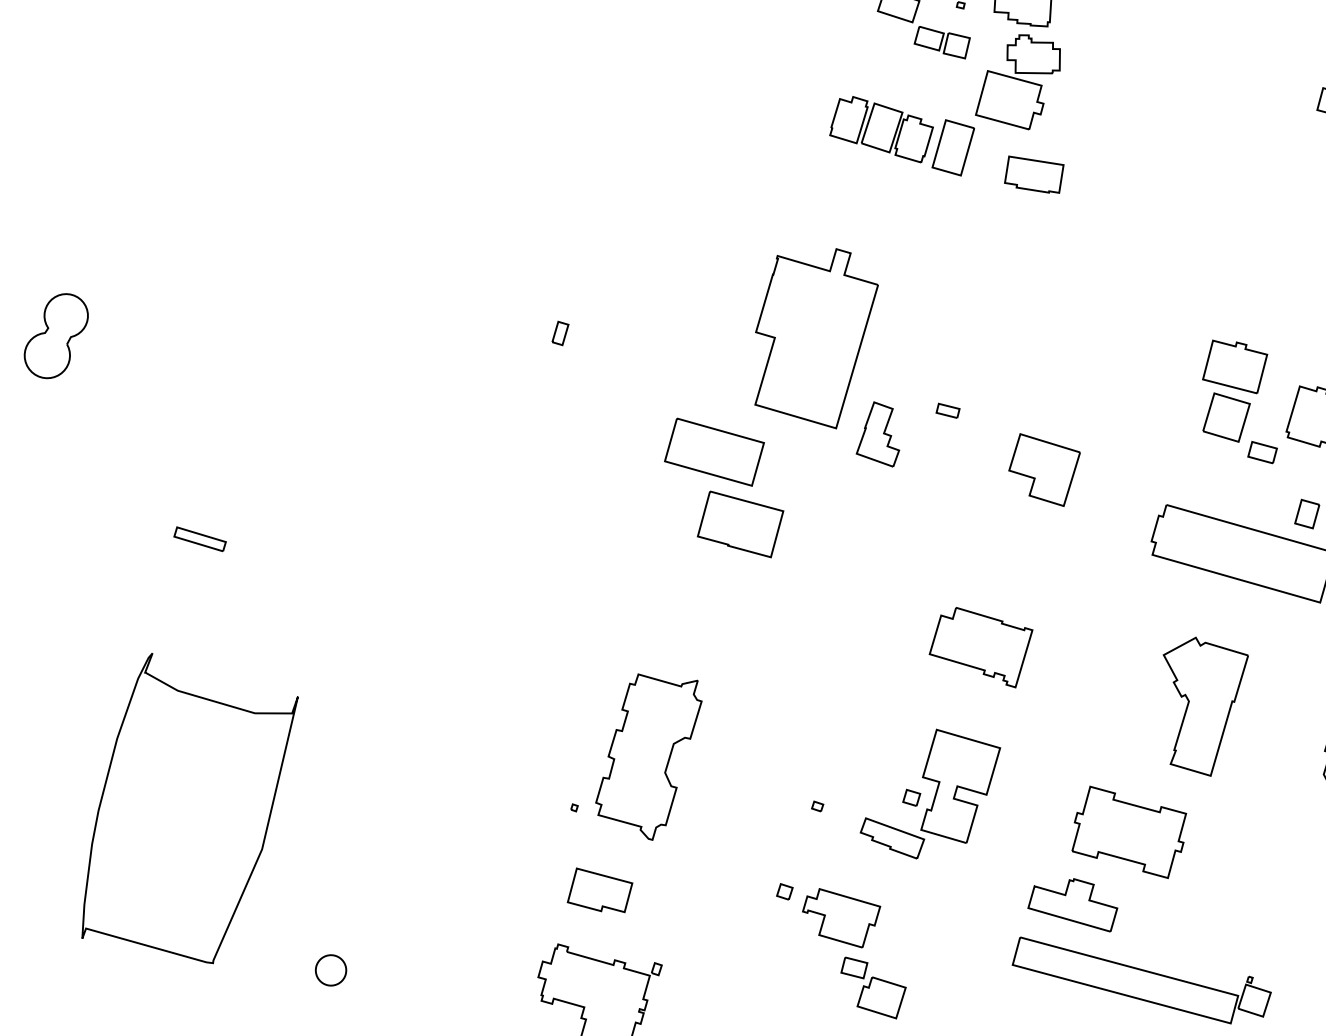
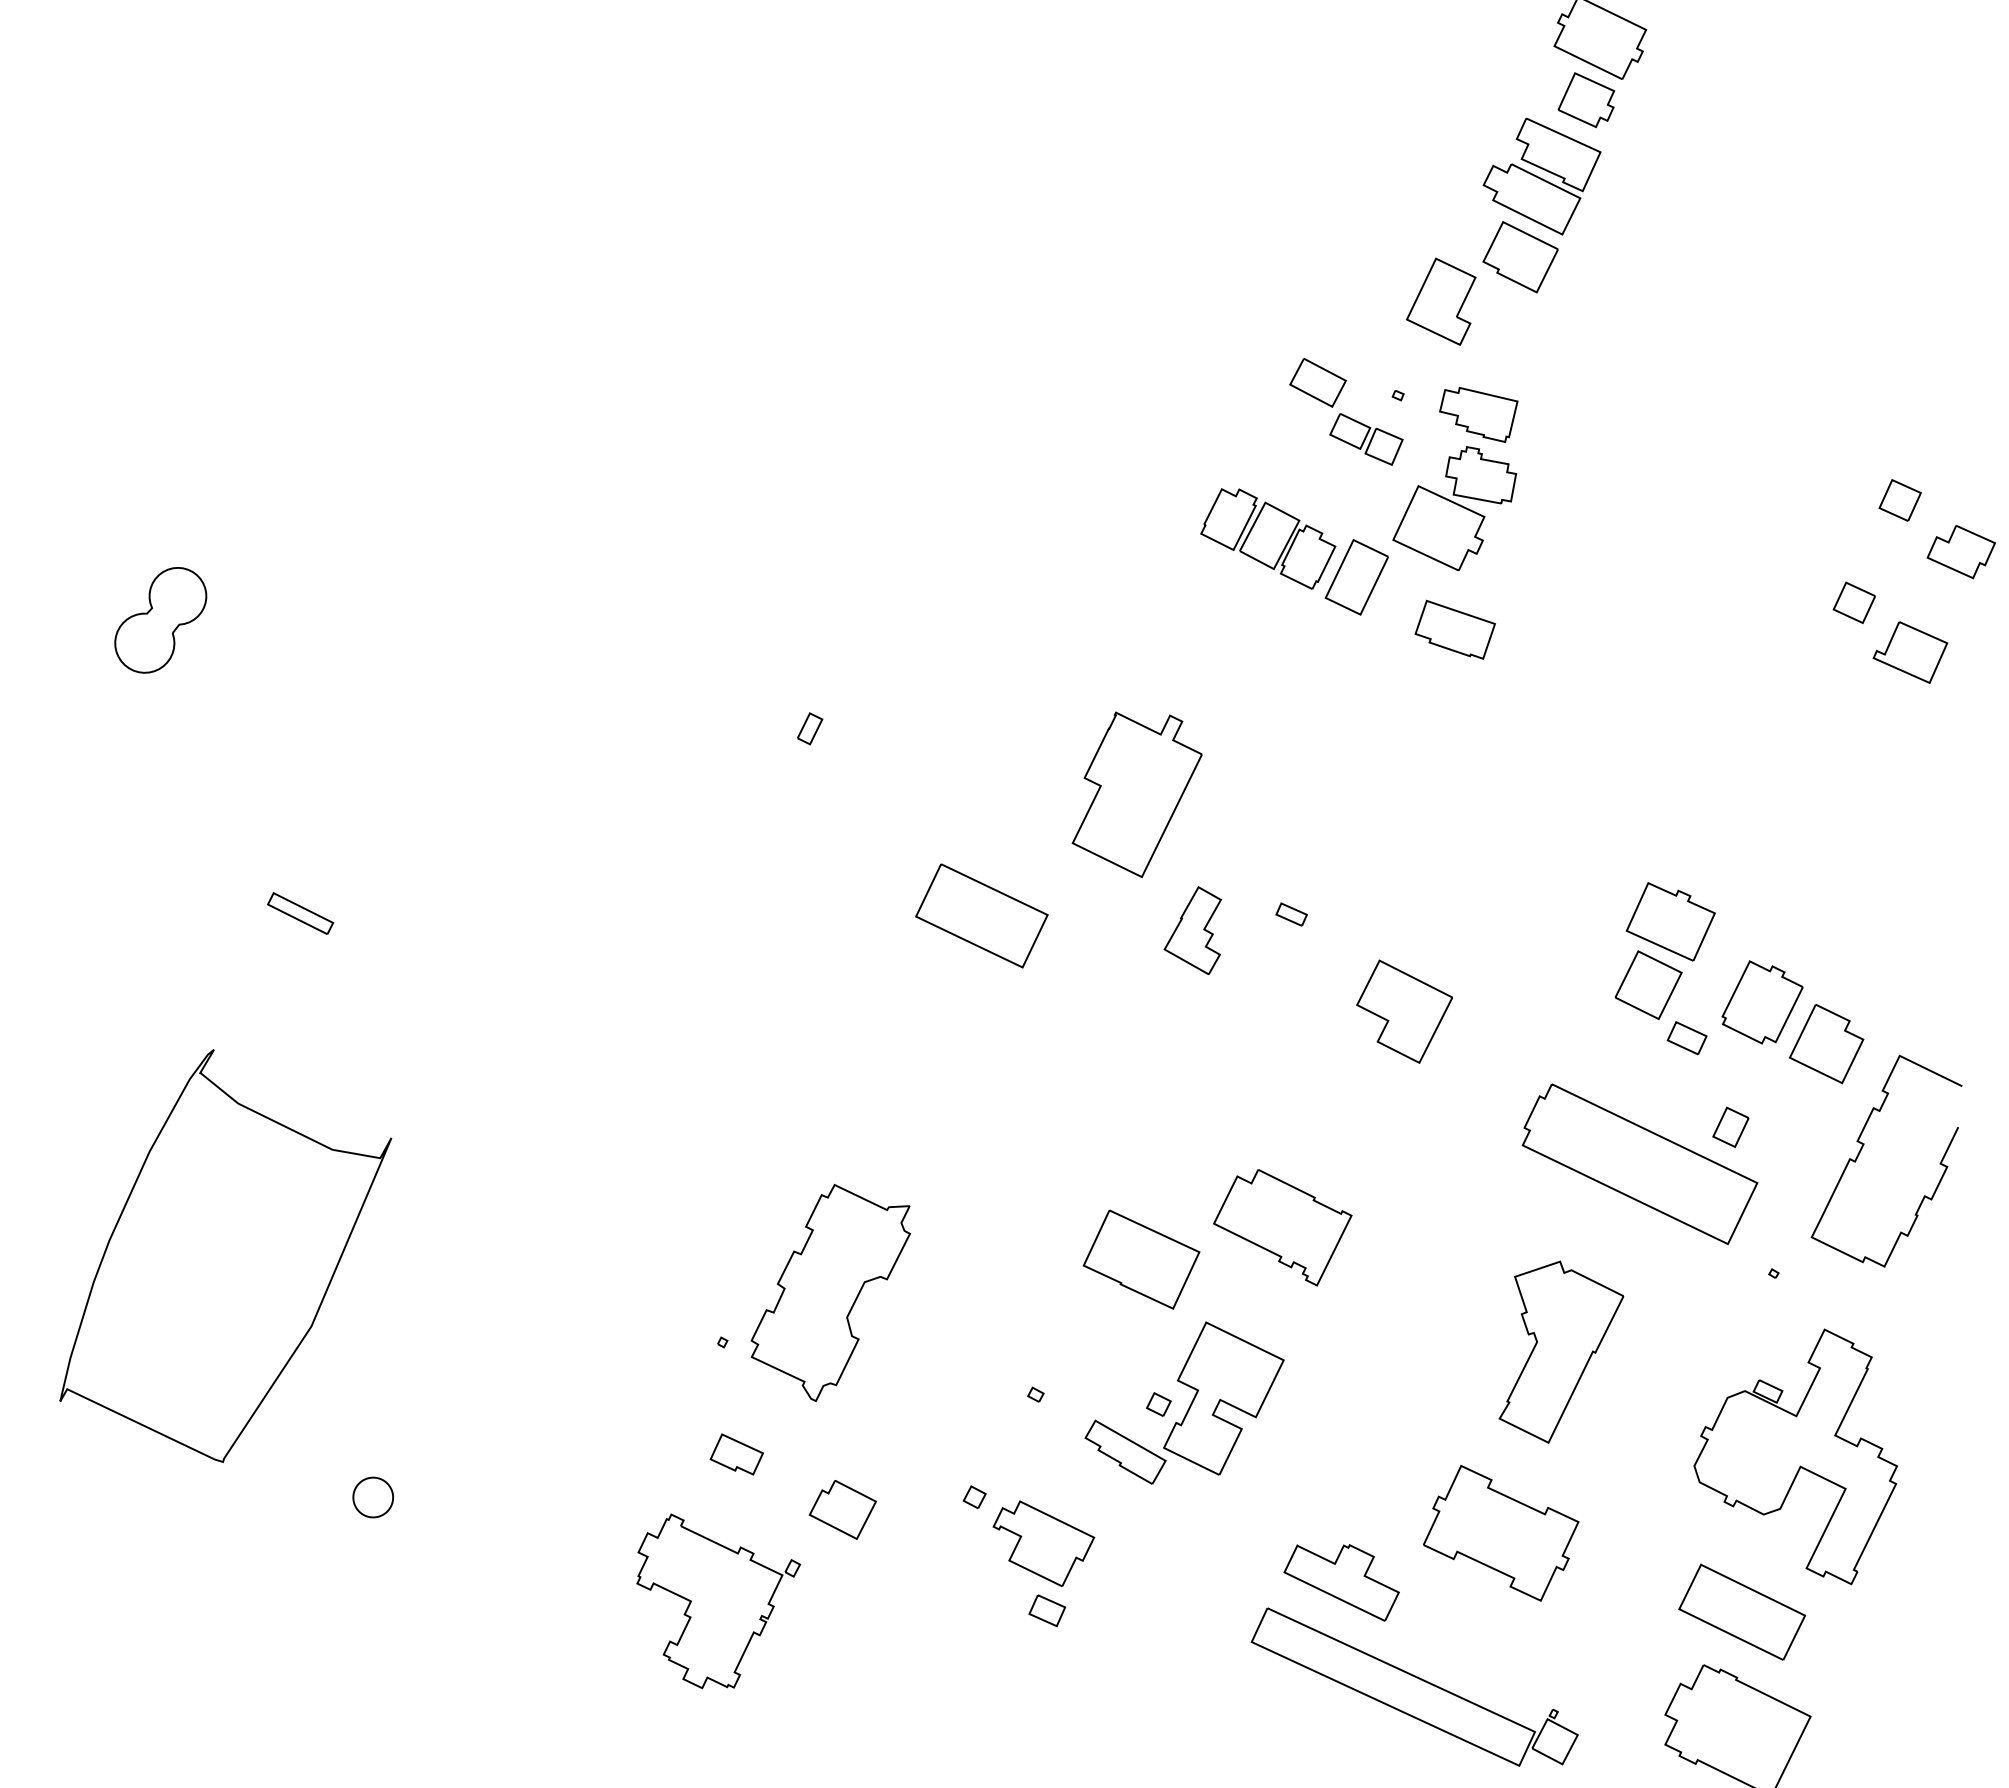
part: (816, 340) -> (1137, 794), size x0.7
part: (740, 524) -> (1141, 1259), moved
part: (1129, 832) -> (1501, 1533), moved
part: (599, 890) -> (736, 1454), size x0.6
part: (881, 998) -> (842, 1509), moved

